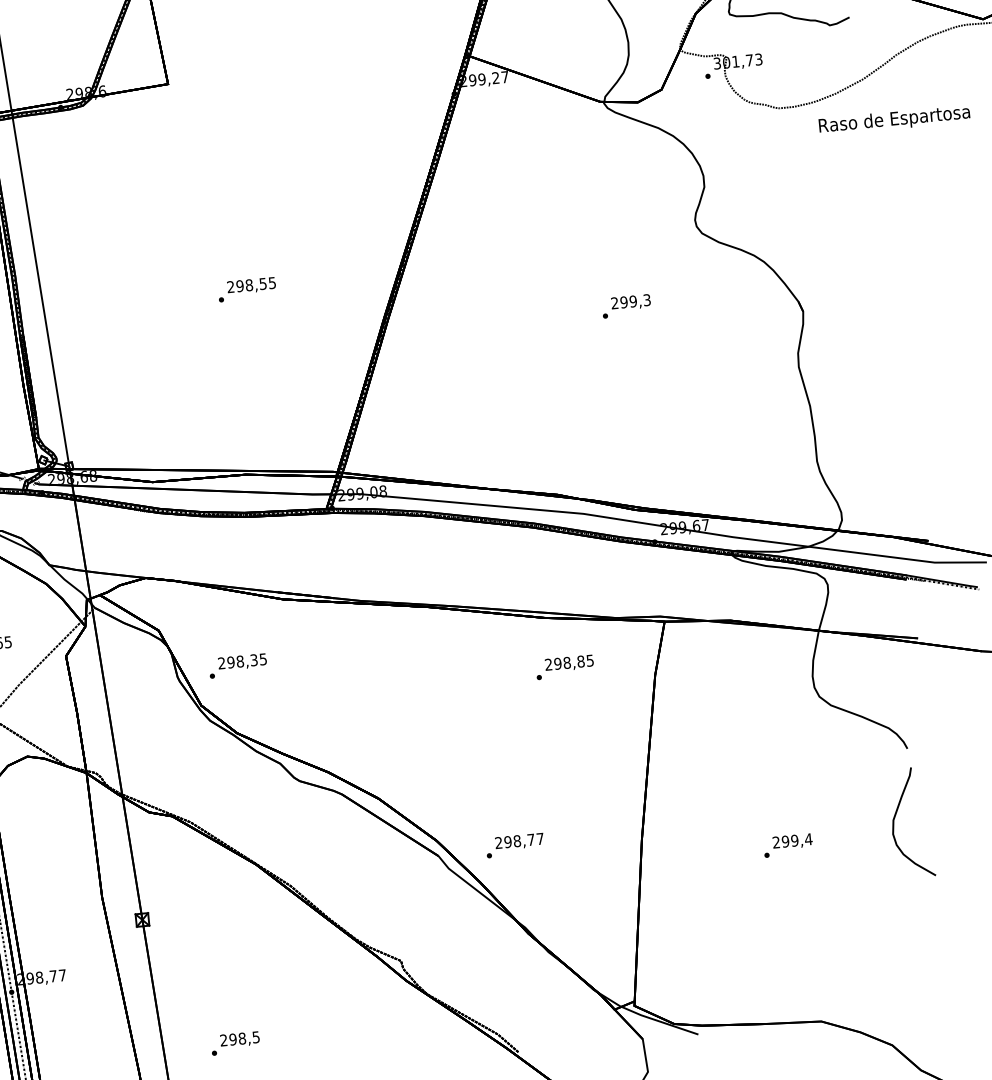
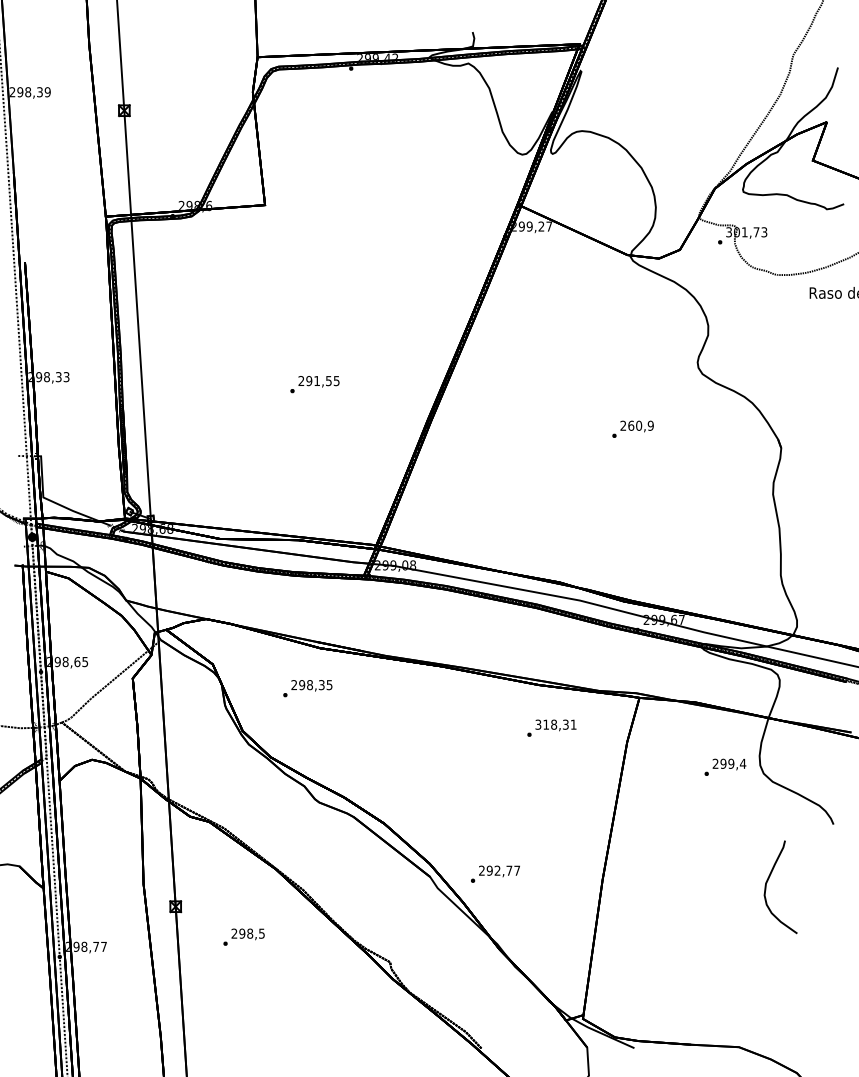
text: (249, 285) -> (317, 381), 298,55 -> 291,55
text: (634, 300) -> (640, 425), 299,3 -> 260,9
text: (568, 662) -> (555, 724), 298,85 -> 318,31
text: (237, 665) -> (307, 688), moved
curve: (895, 819) -> (767, 883), moved
text: (517, 840) -> (497, 870), 298,77 -> 292,77
text: (788, 844) -> (725, 766), moved
text: (234, 1042) -> (243, 936), moved

